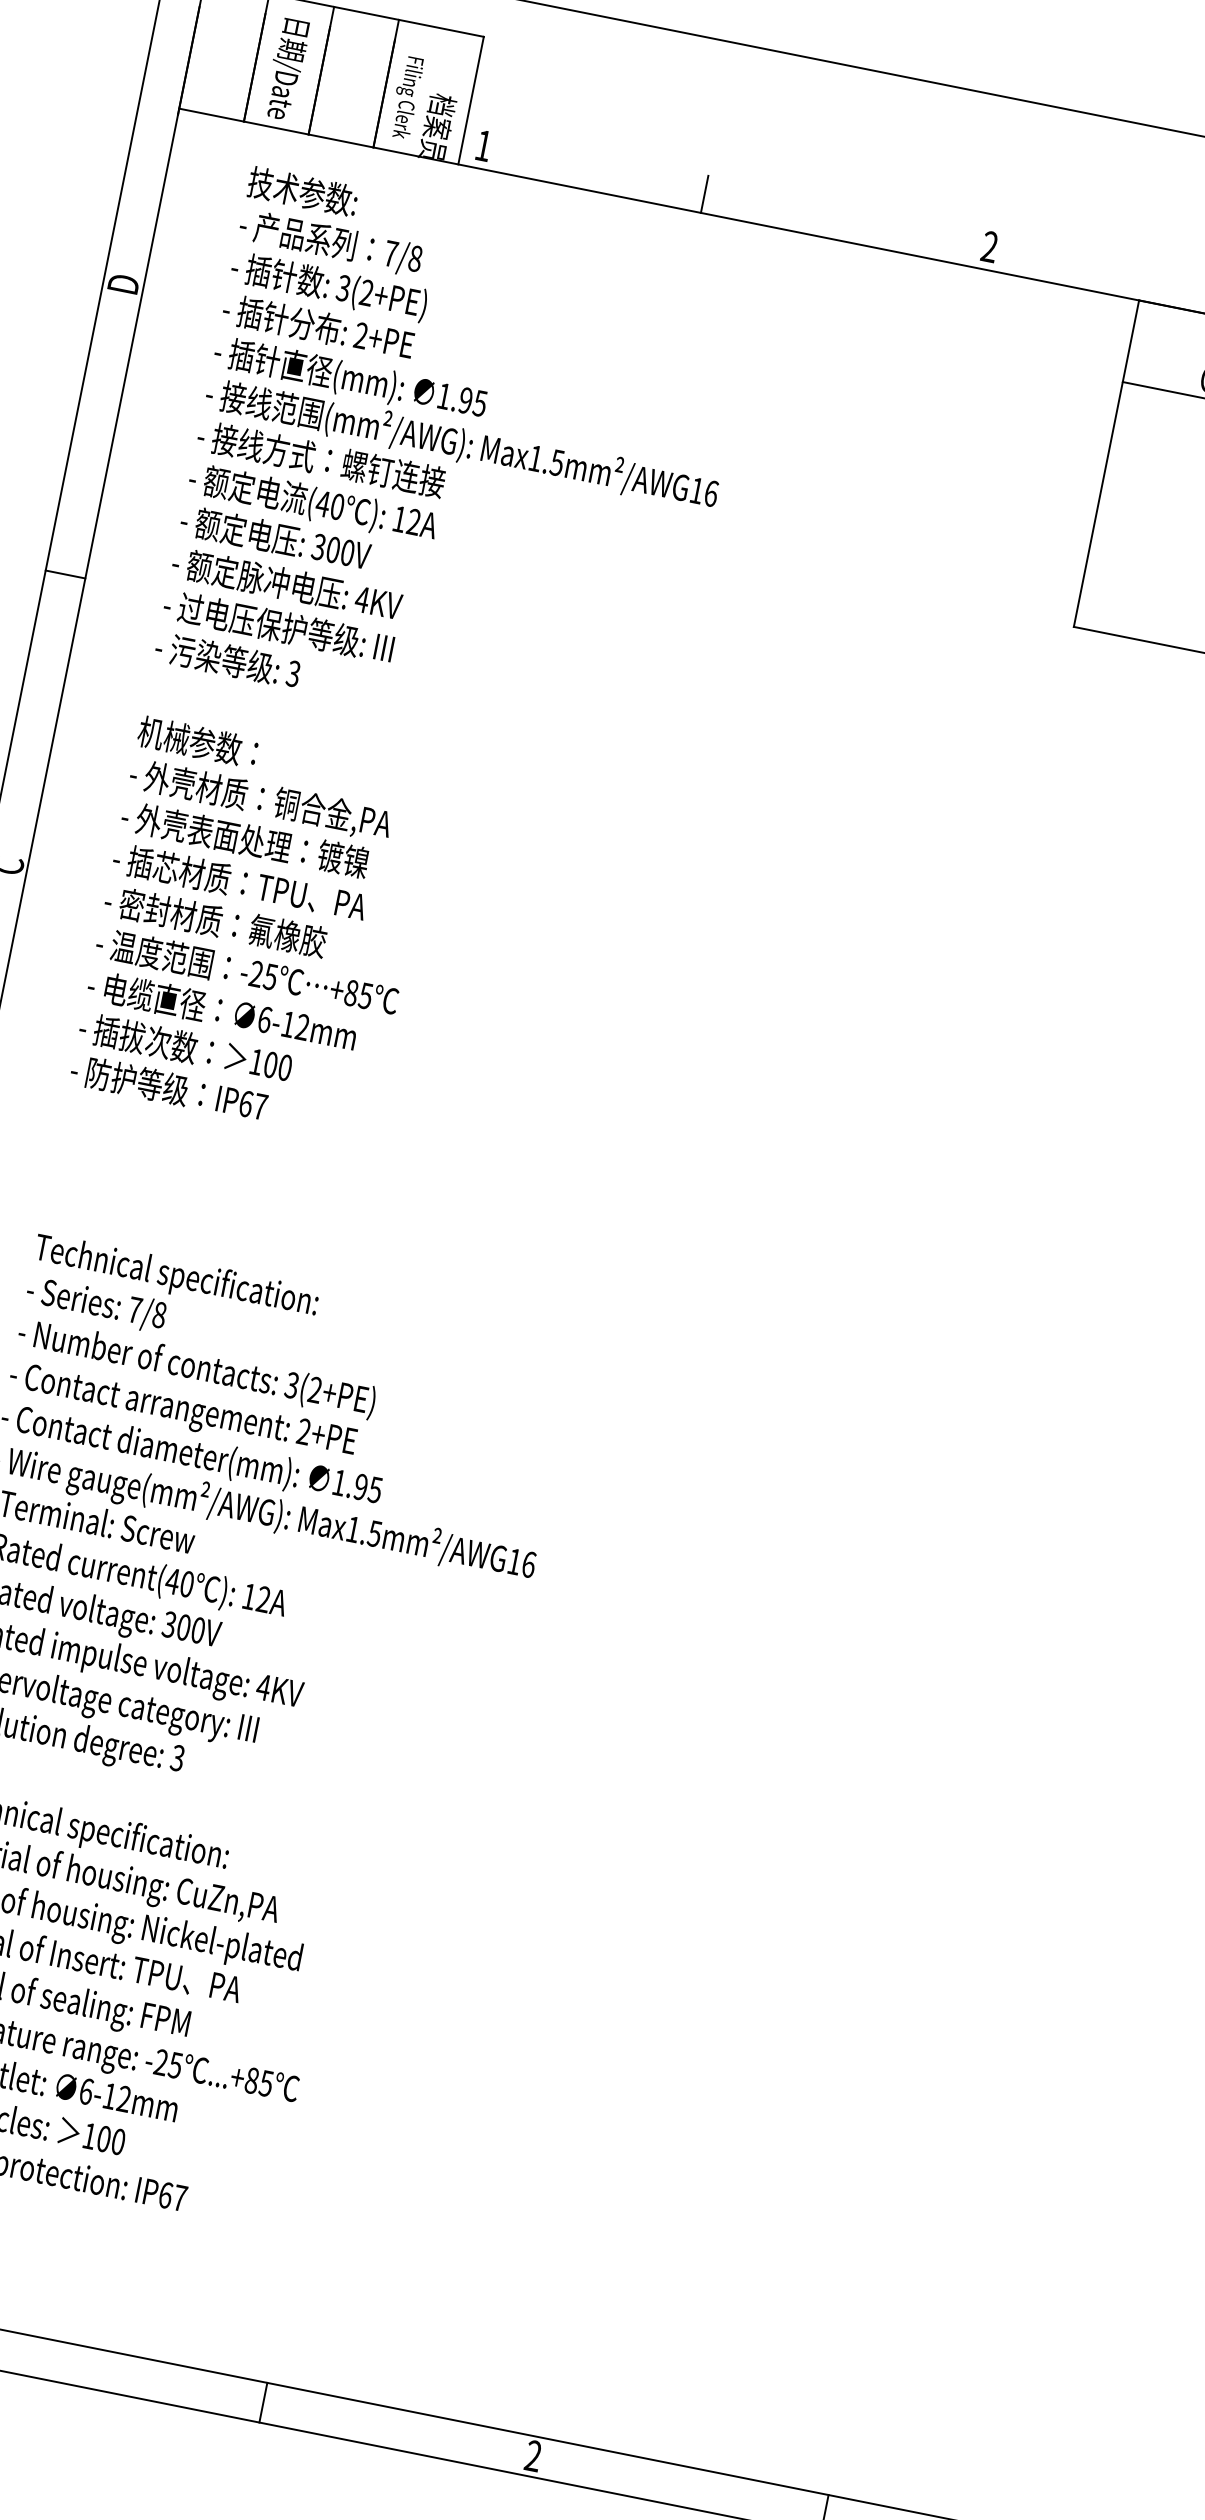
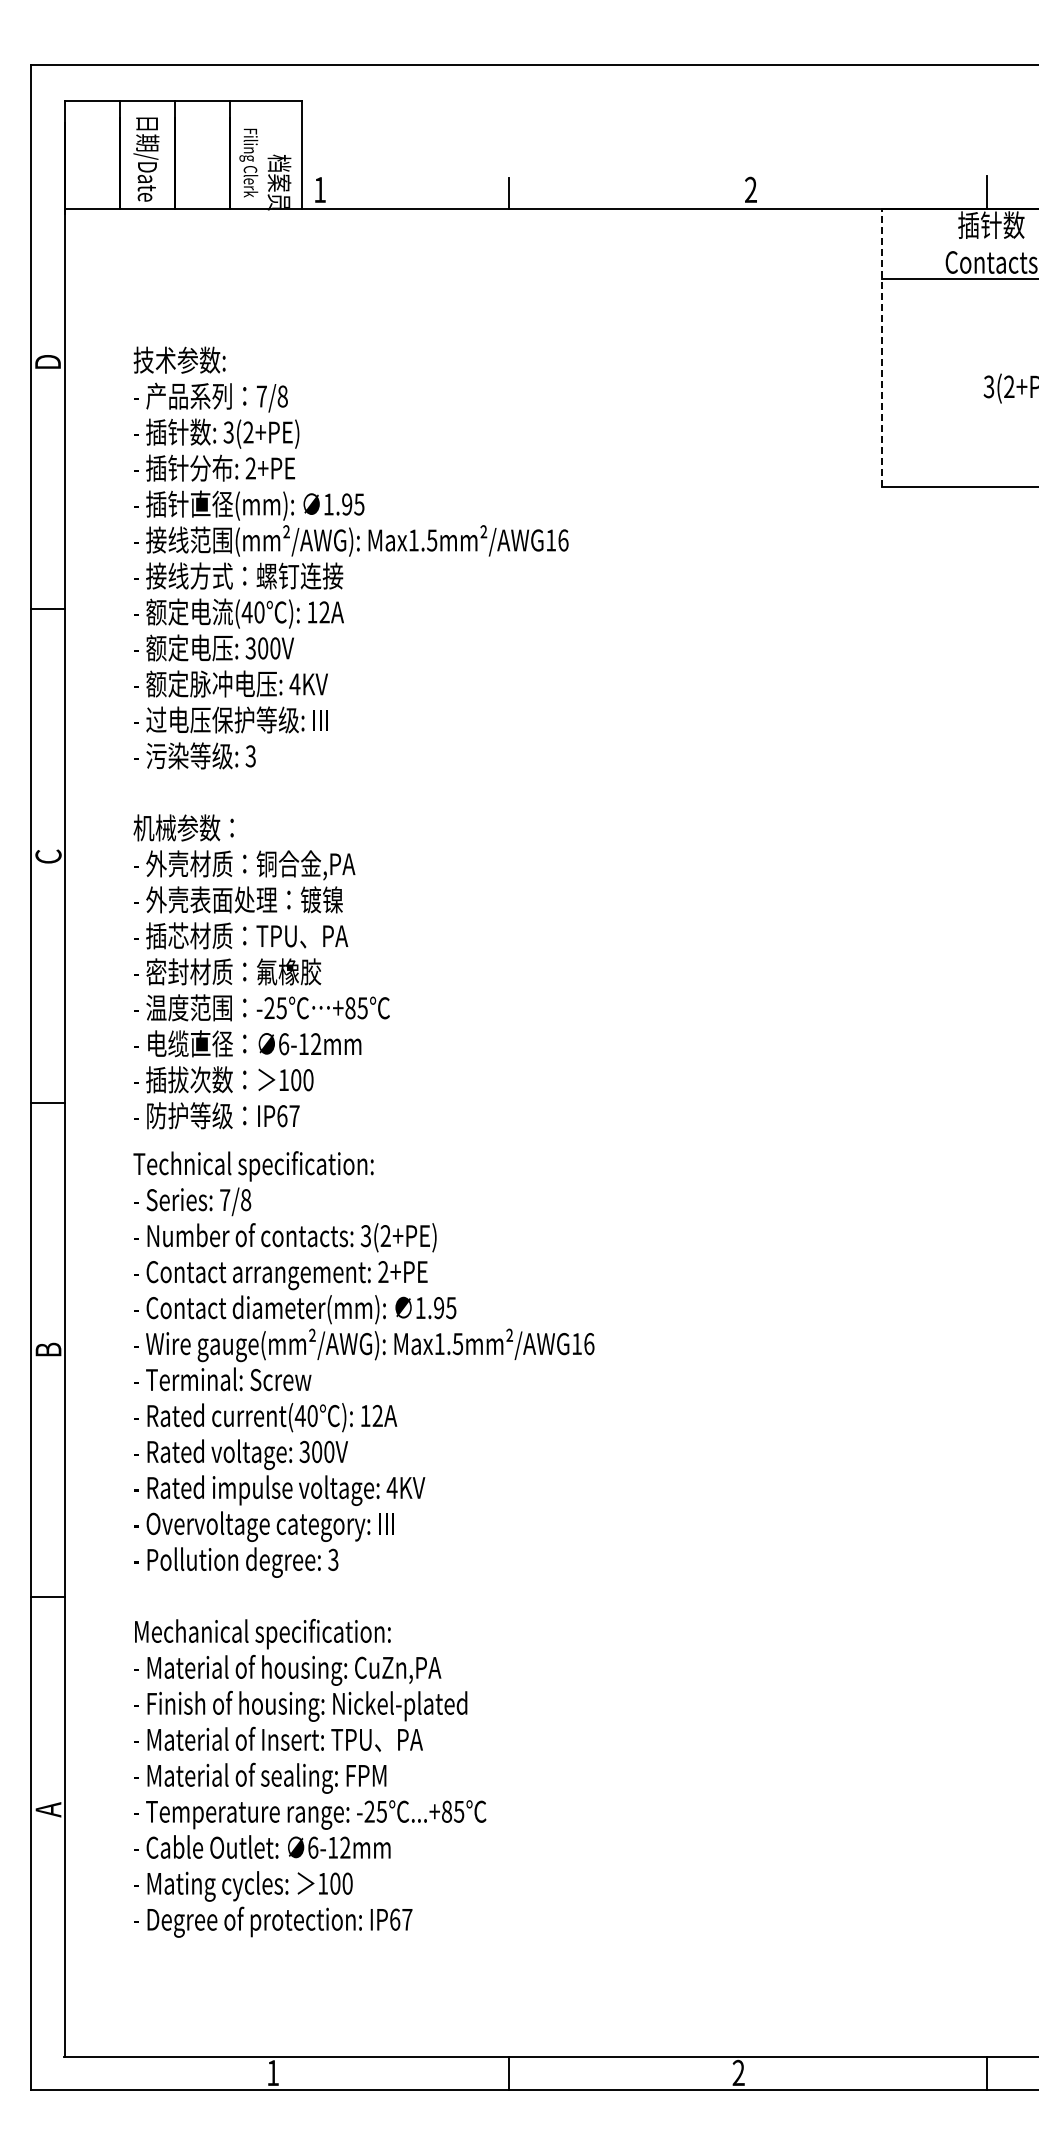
line: (1105, 463) -> (881, 348), solid -> dashed
text: (415, 675) -> (350, 737), moved

